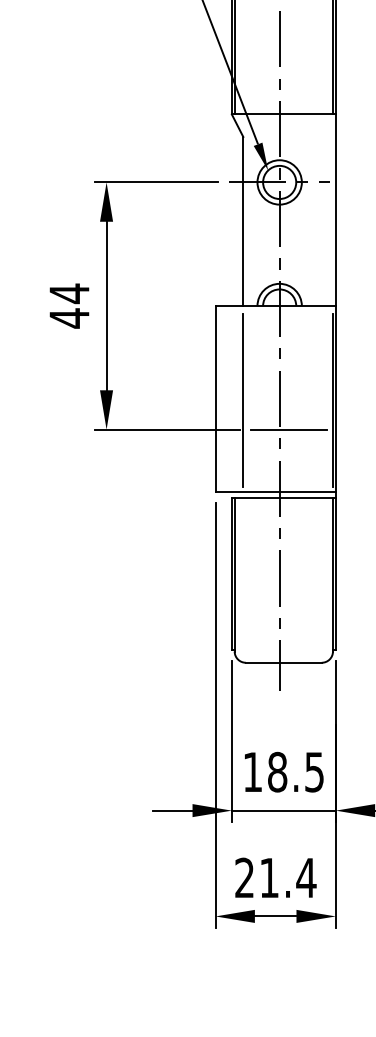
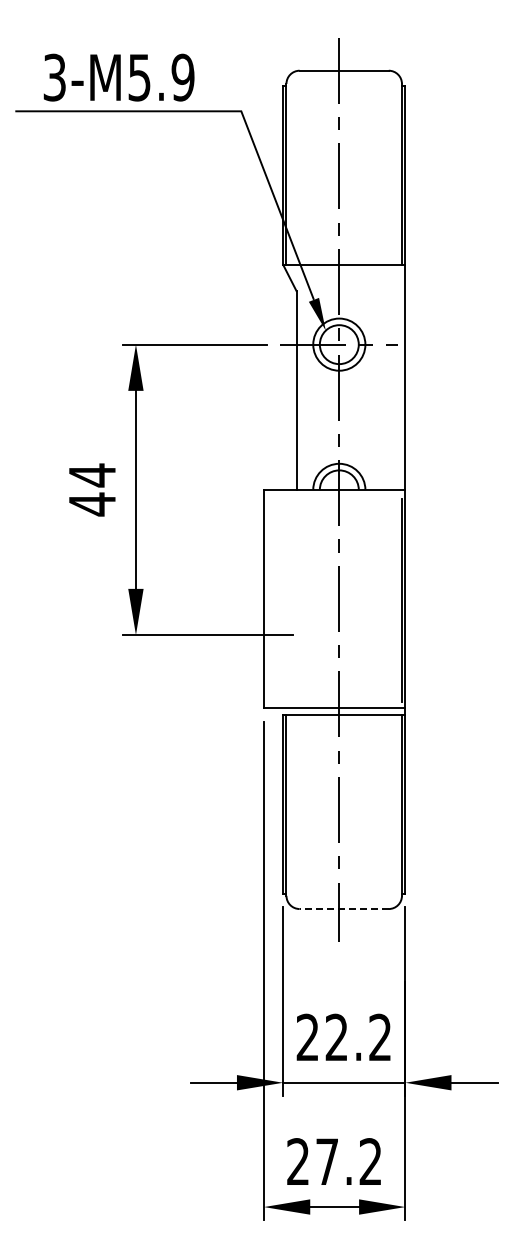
line: (243, 400) -> (296, 600), removed
line: (289, 429) -> (350, 635), removed
line: (284, 663) -> (344, 909), solid -> dashed
text: (283, 772) -> (343, 1037), 18.5 -> 22.2
text: (288, 877) -> (349, 1161), 21.4 -> 27.2

